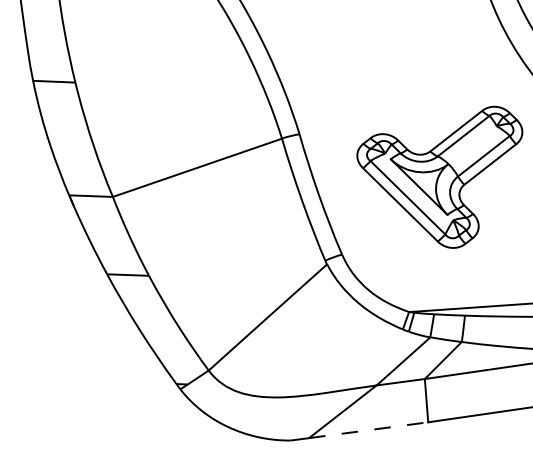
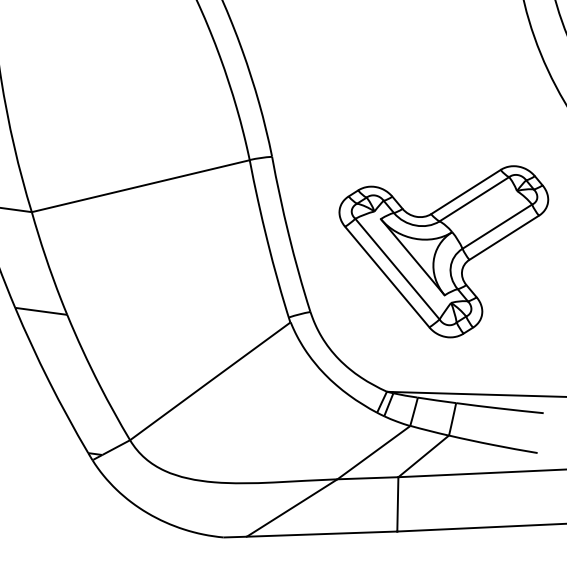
part: (439, 176) -> (439, 246), moved
line: (369, 430) -> (323, 534), dashed -> solid

